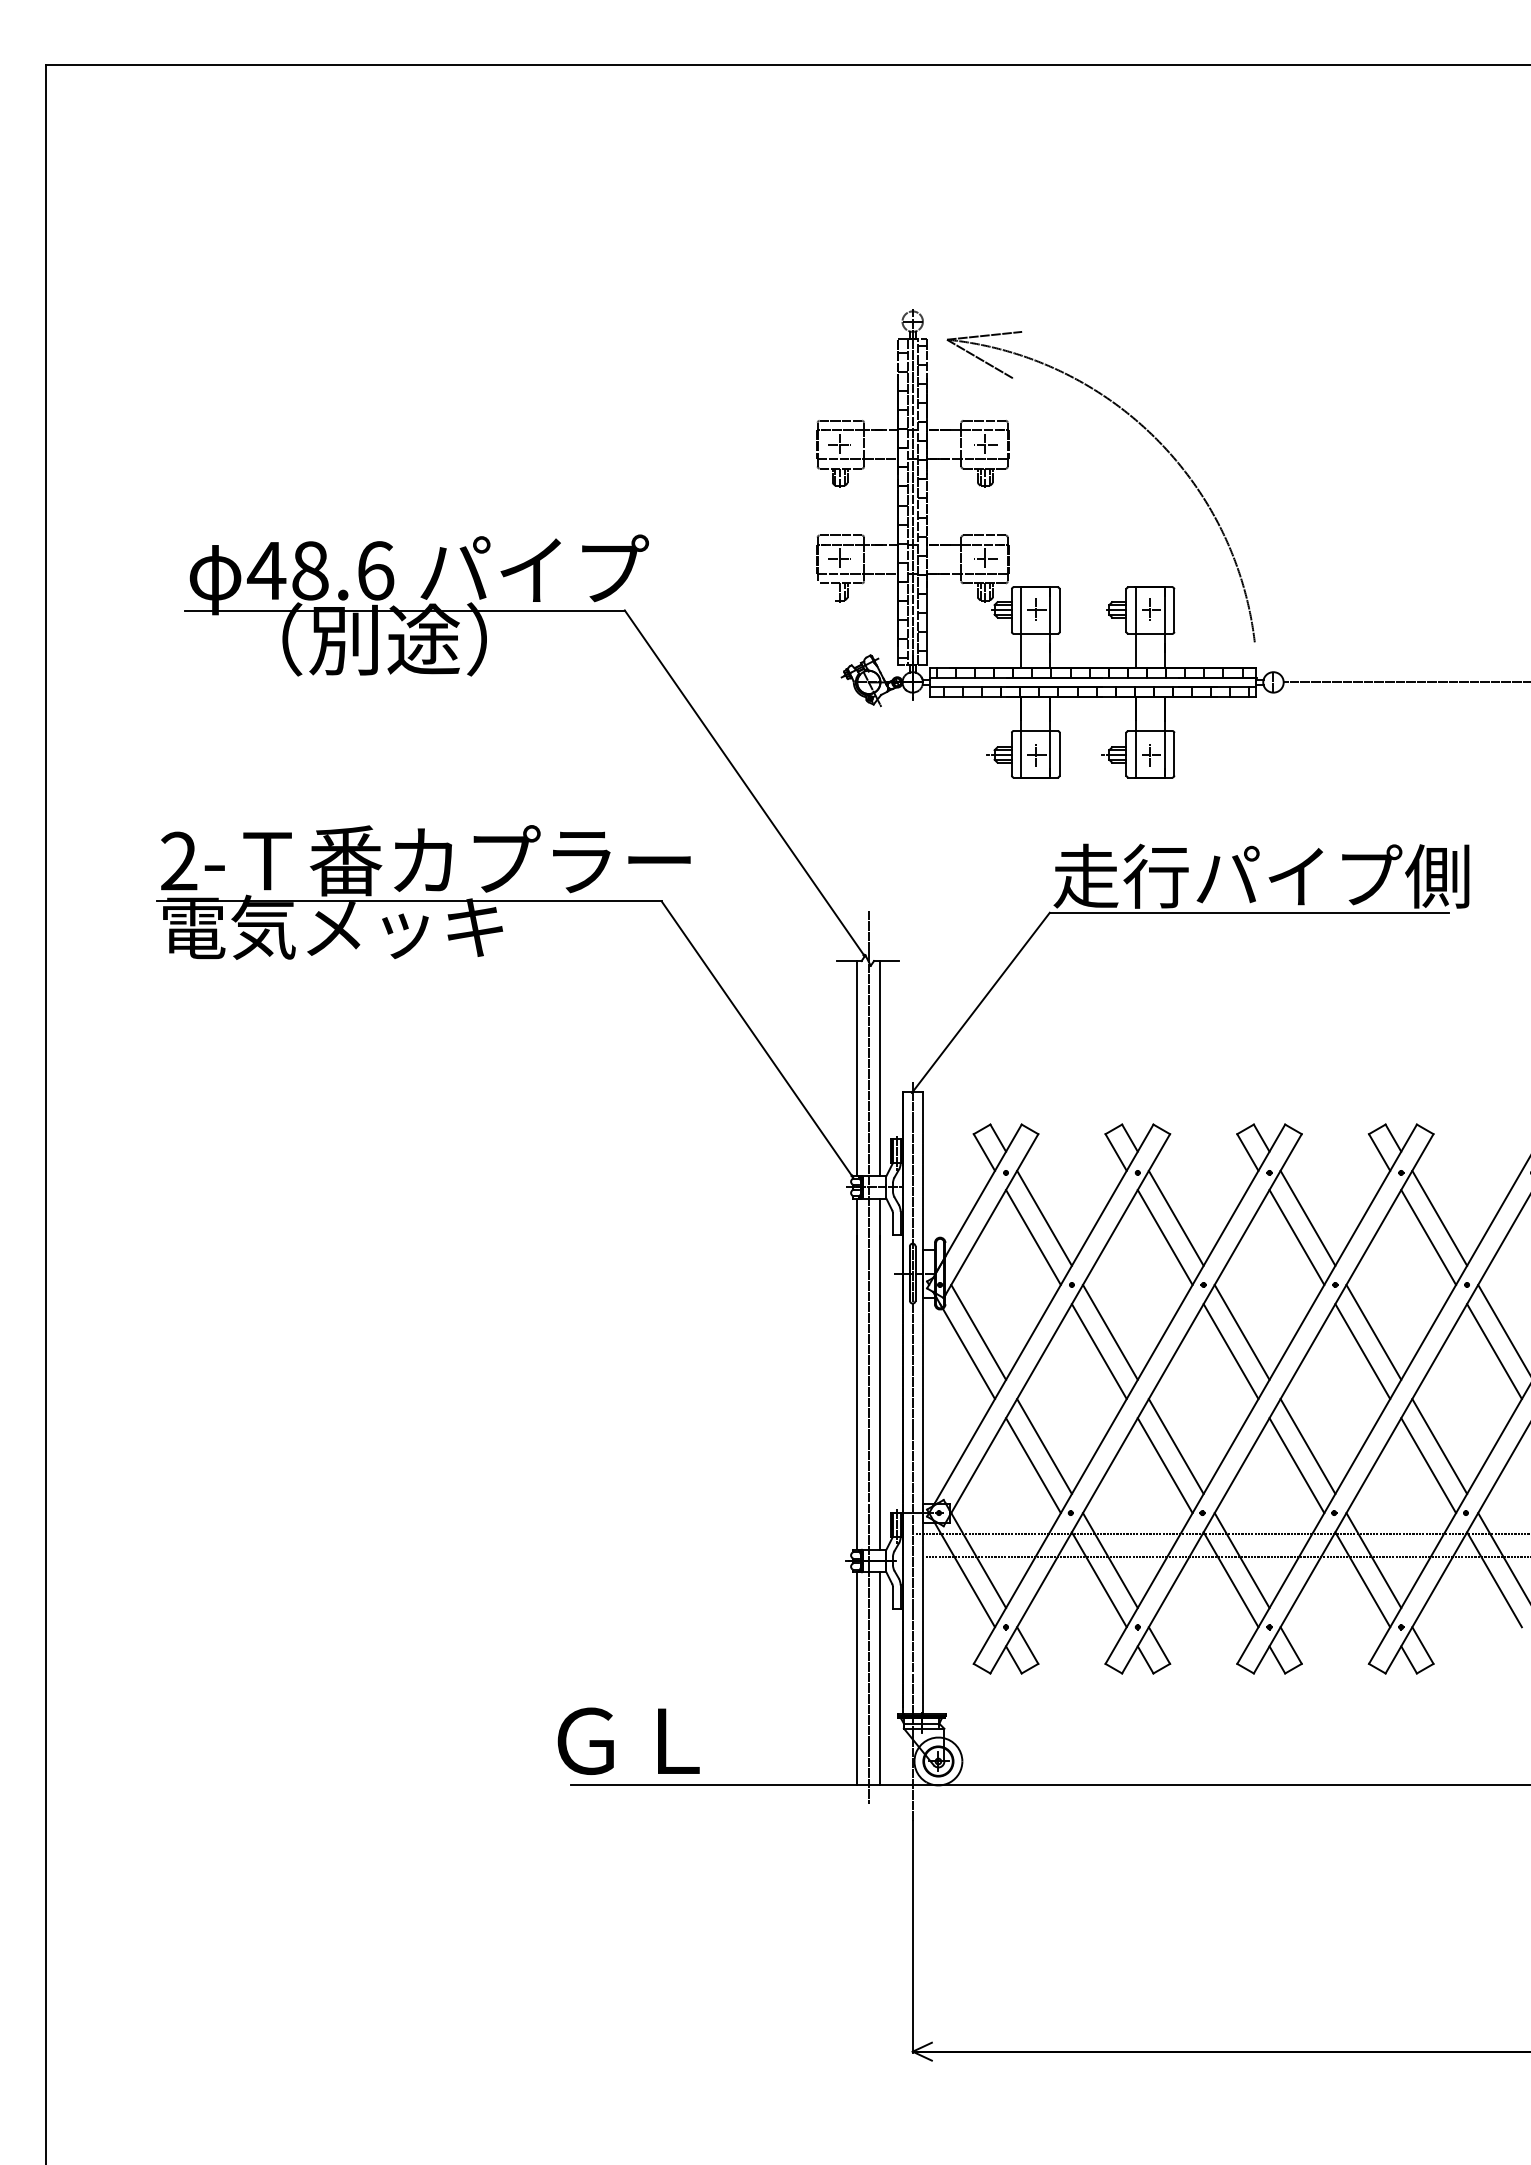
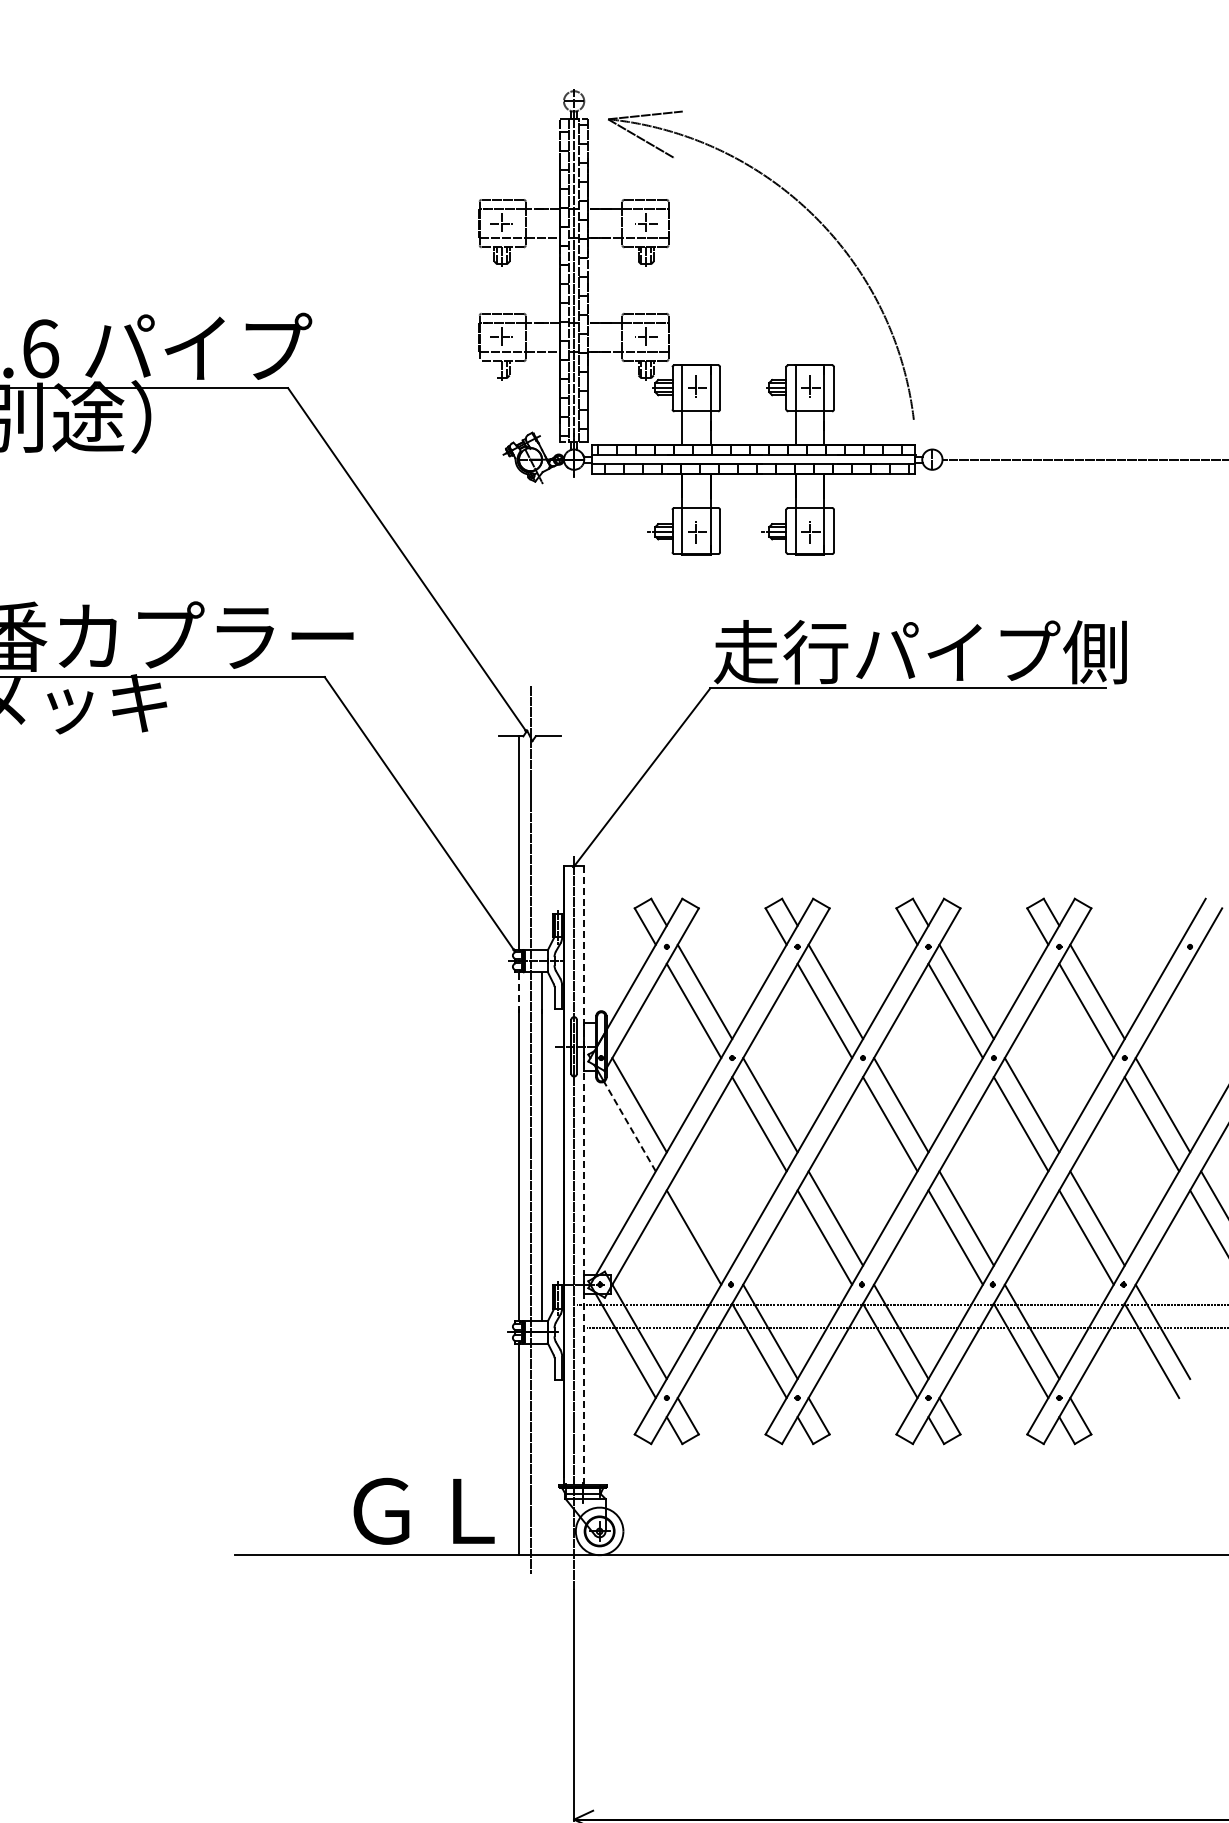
line: (880, 1068) -> (542, 843), removed
line: (857, 1218) -> (519, 992), solid -> dashed
line: (967, 1351) -> (628, 1124), solid -> dashed
line: (922, 1402) -> (583, 1174), solid -> dashed
line: (1044, 1446) -> (704, 1218), removed
line: (880, 1678) -> (542, 1448), removed
text: (628, 1740) -> (423, 1510), moved

